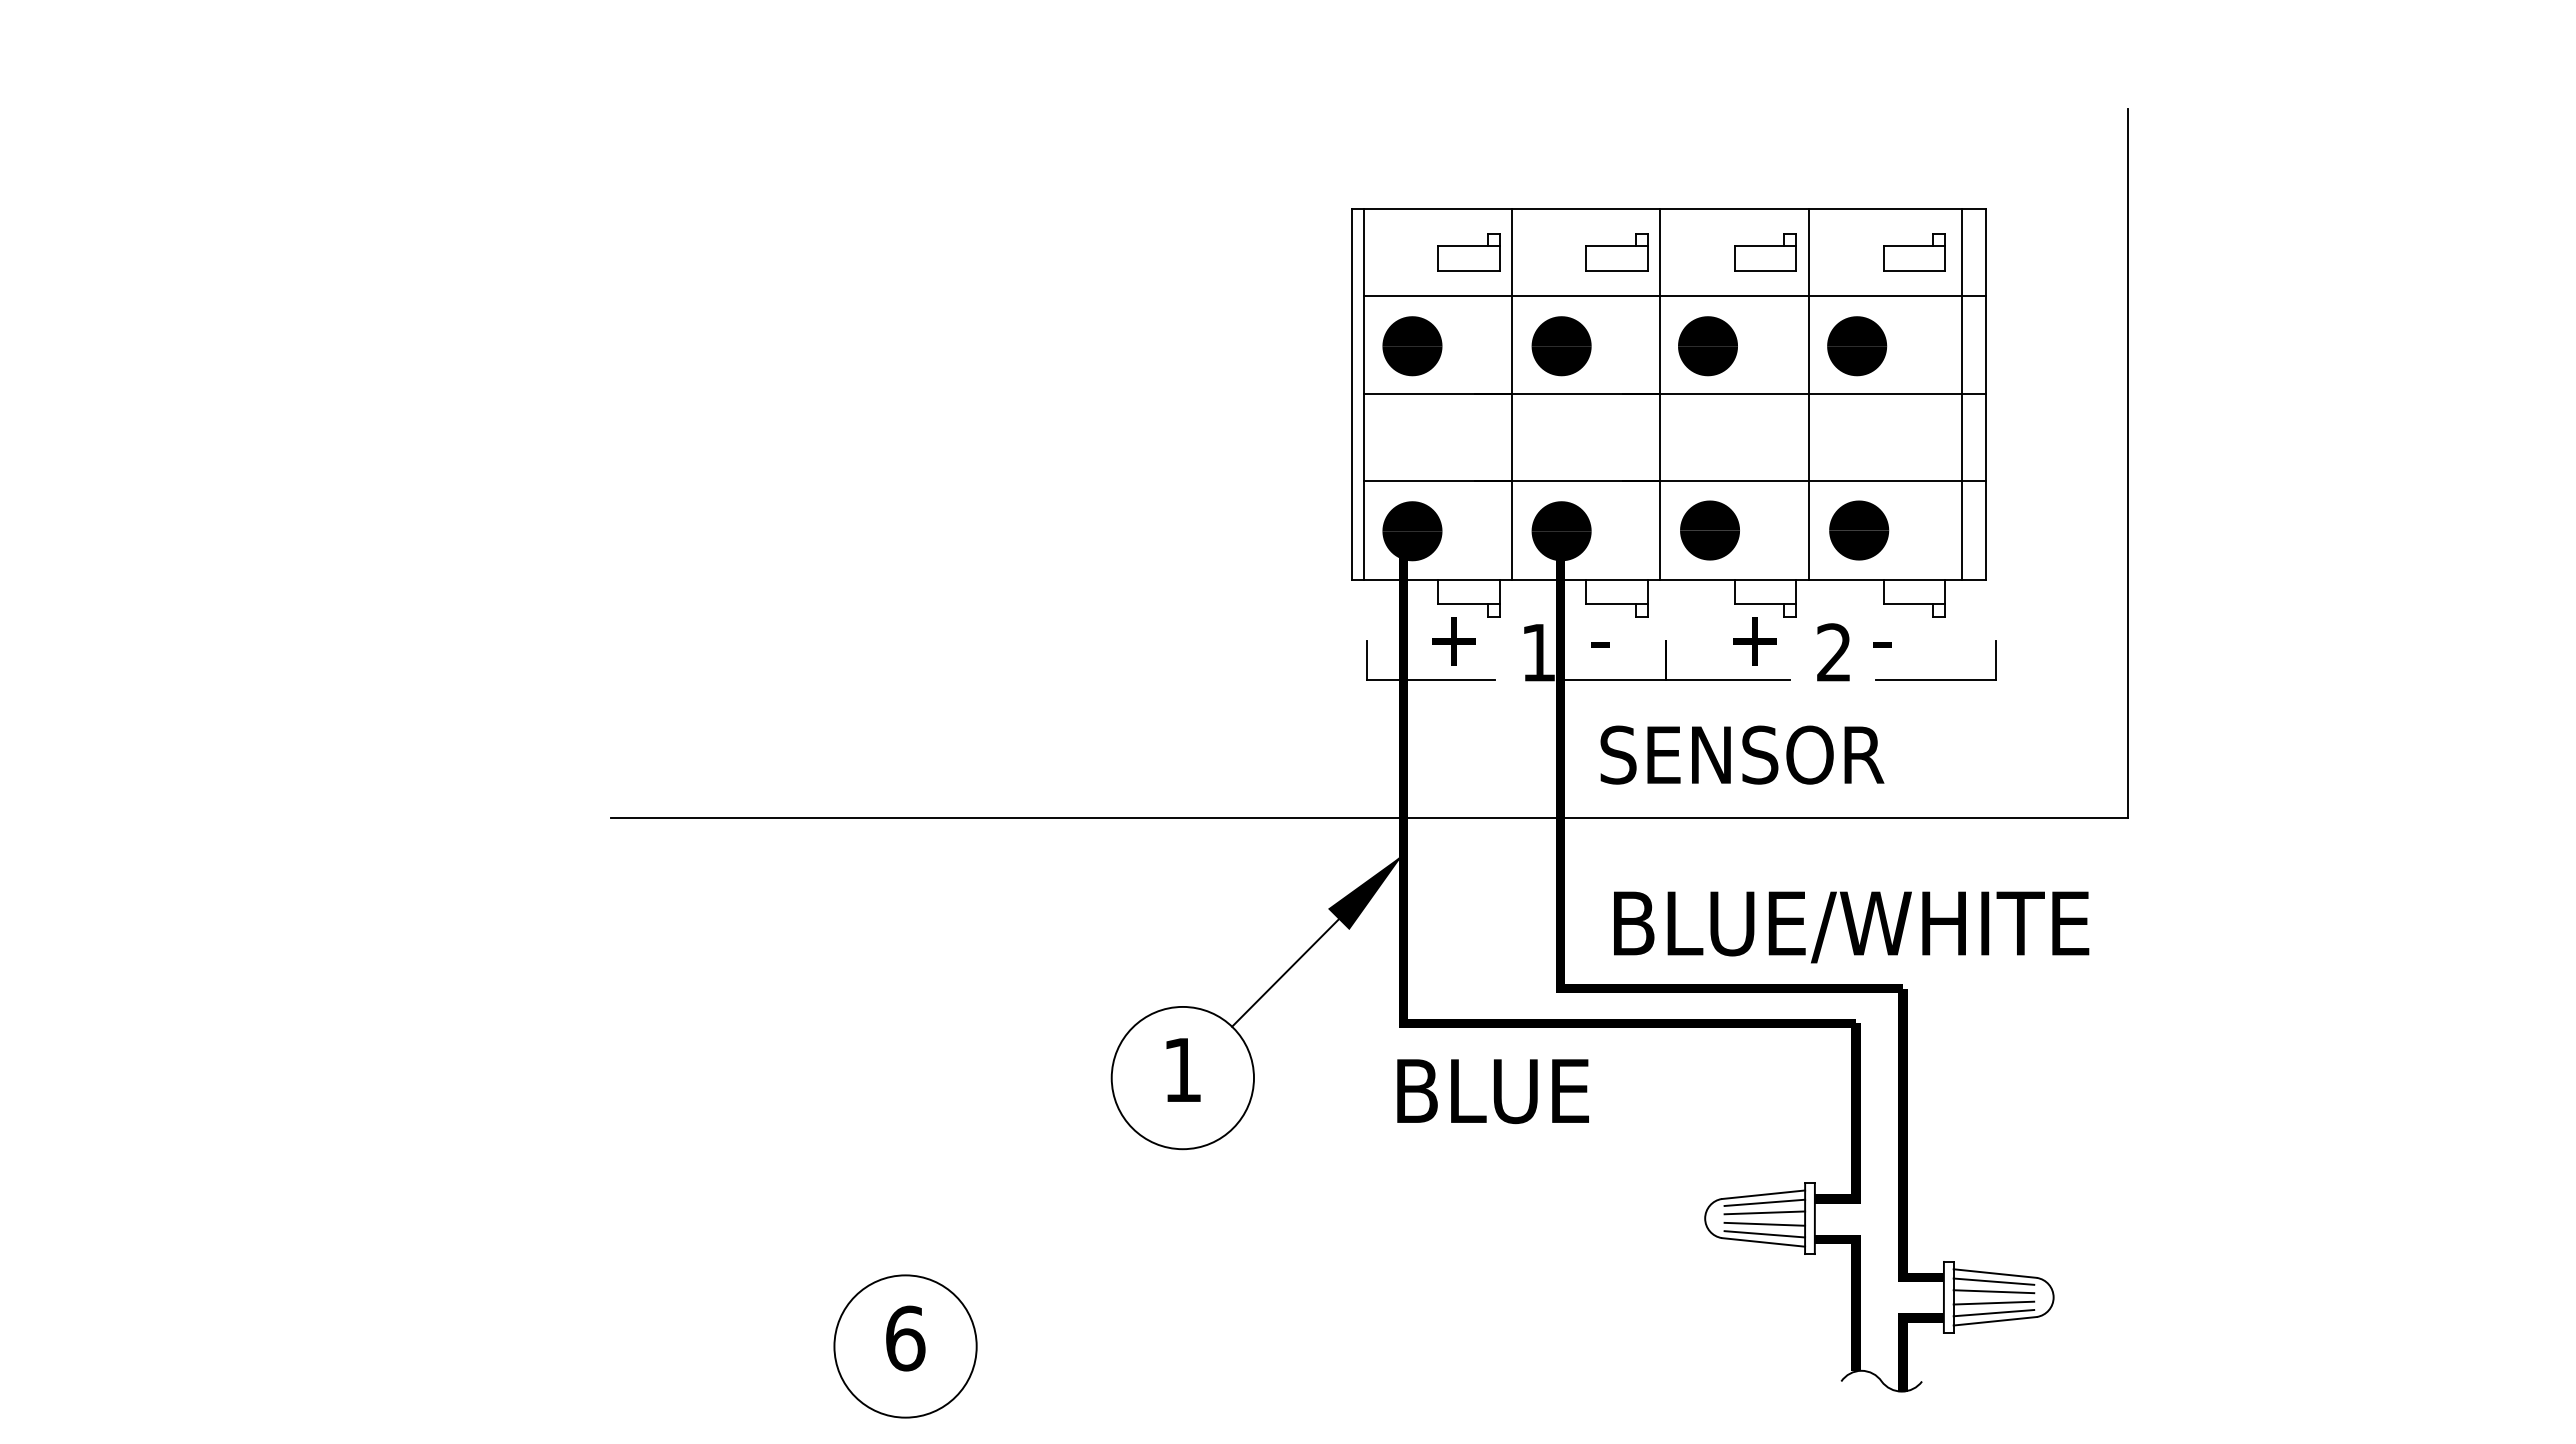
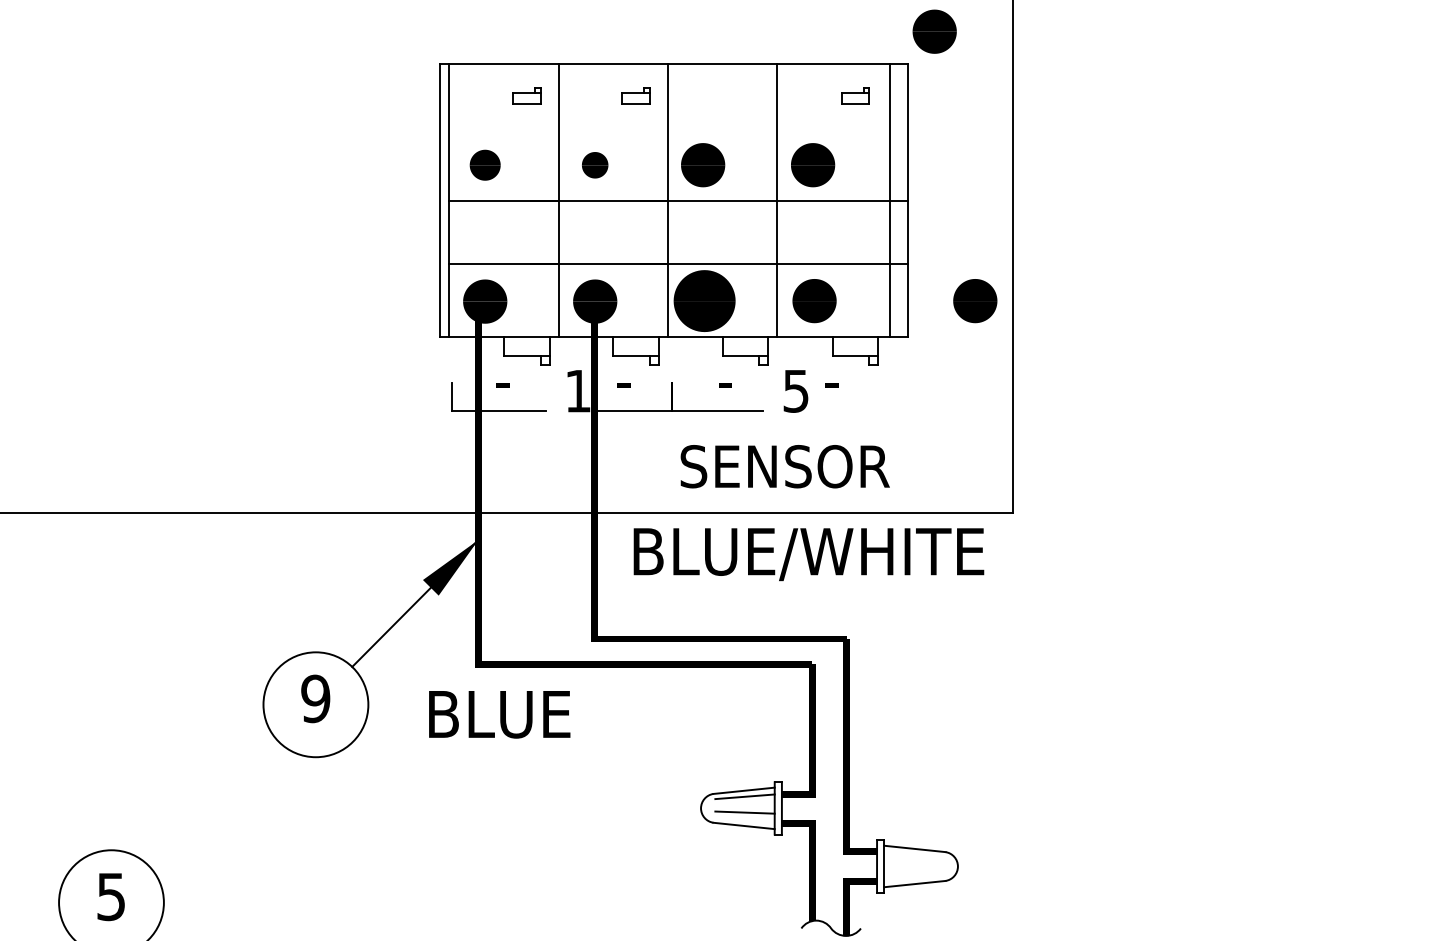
part: (2022, 165) -> (934, 31), added
part: (1468, 252) -> (526, 96), size x0.6
part: (1616, 252) -> (635, 96), size x0.6
part: (1765, 252) -> (745, 96), removed
part: (1914, 252) -> (855, 96), size x0.6
line: (1674, 295) -> (678, 127), removed
part: (1412, 346) -> (485, 165), size x0.7
part: (1561, 346) -> (595, 165), size x0.6
part: (1709, 530) -> (704, 301), size x1.4
part: (2077, 530) -> (975, 301), added
text: (1451, 641) -> (513, 382), + -> -
text: (1752, 641) -> (735, 382), + -> -
text: (1833, 652) -> (795, 391), 2 -> 5
part: (1935, 679) -> (870, 410), removed
text: (1742, 754) -> (785, 466), moved
text: (1851, 927) -> (808, 554), moved
text: (1182, 1070) -> (315, 699), 1 -> 9
text: (1492, 1091) -> (499, 714), moved
line: (1764, 1212) -> (744, 803), removed
line: (1764, 1234) -> (744, 820), removed
line: (1993, 1281) -> (913, 854), removed
line: (1993, 1291) -> (913, 862), removed
line: (1993, 1302) -> (913, 870), removed
line: (1993, 1313) -> (913, 878), removed
text: (905, 1338) -> (111, 896), 6 -> 5

